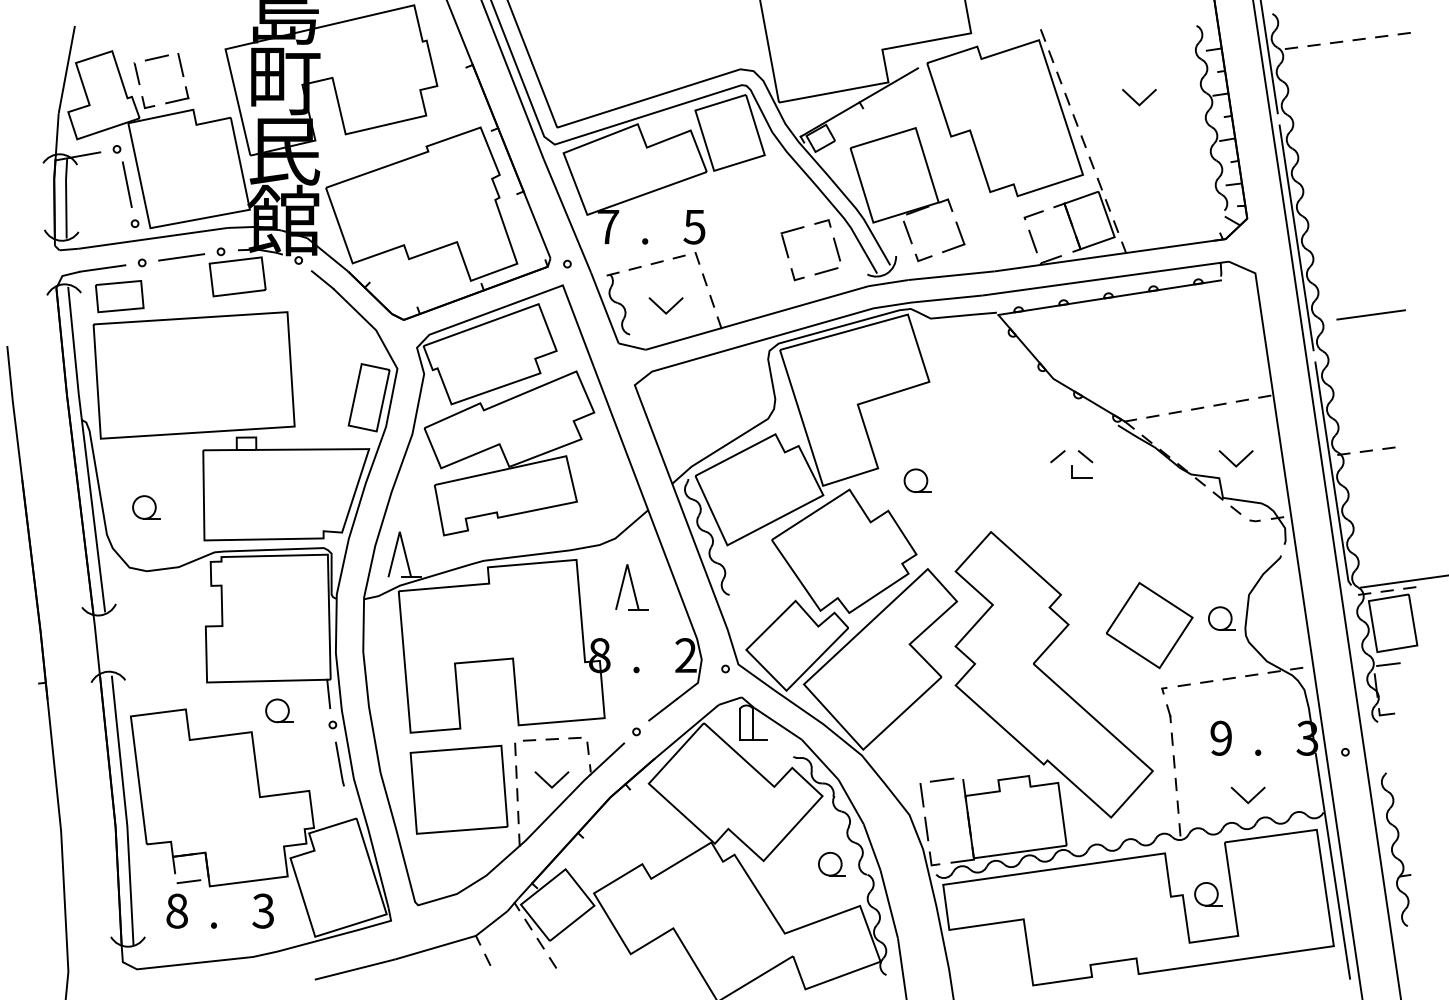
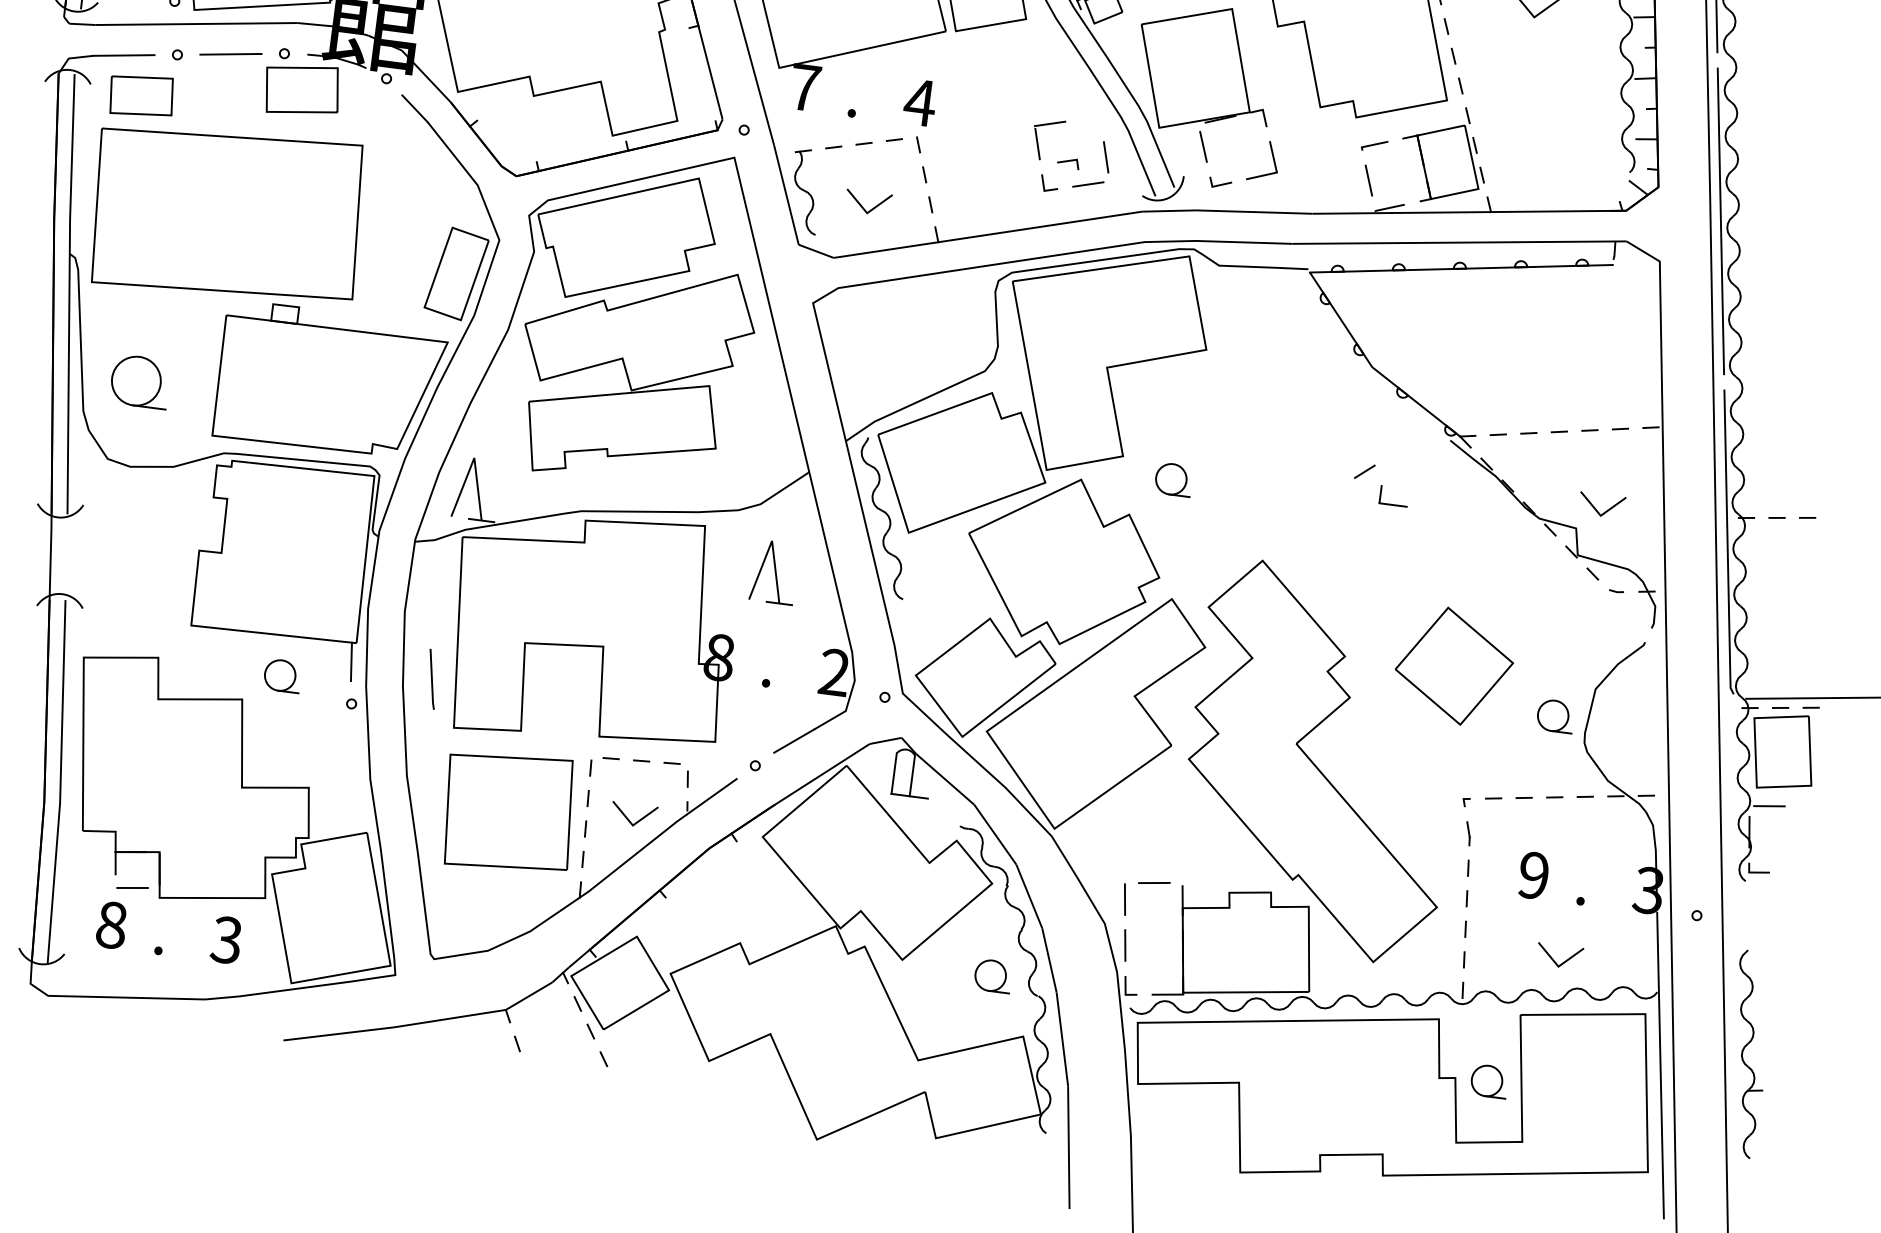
line: (822, 222) -> (1068, 161), moved
text: (694, 227) -> (919, 103), 5 -> 4
line: (1370, 314) -> (1806, 336), removed
line: (1085, 456) -> (1401, 476), removed
part: (146, 507) -> (140, 381), size x1.6
part: (1149, 625) -> (1454, 666), moved
line: (339, 763) -> (431, 678), moved

